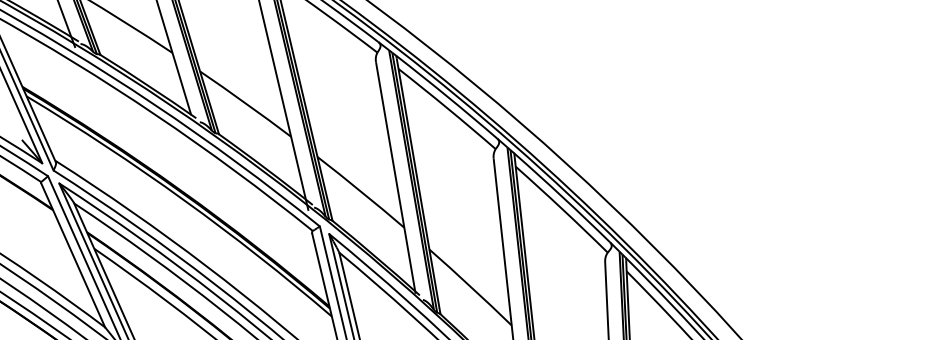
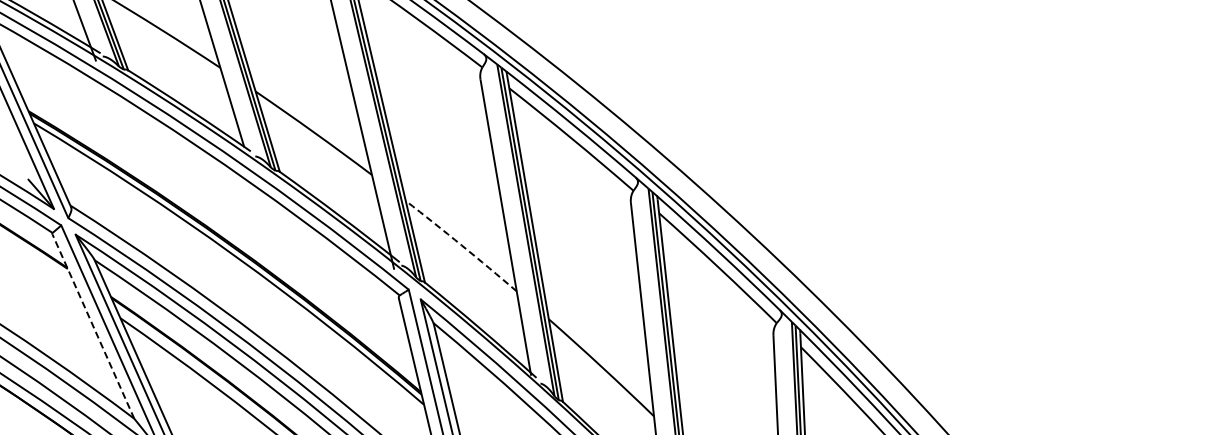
arc: (361, 191) -> (461, 245), solid -> dashed
line: (73, 255) -> (93, 326), solid -> dashed

